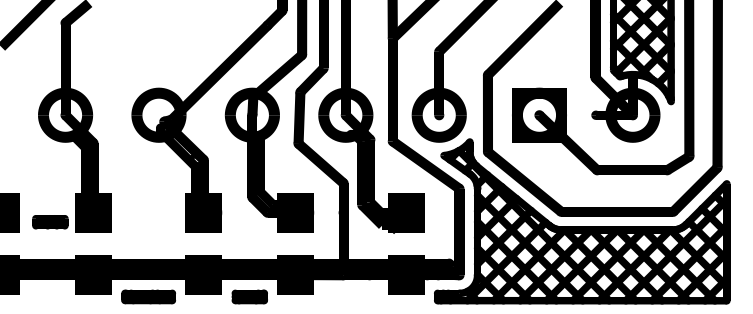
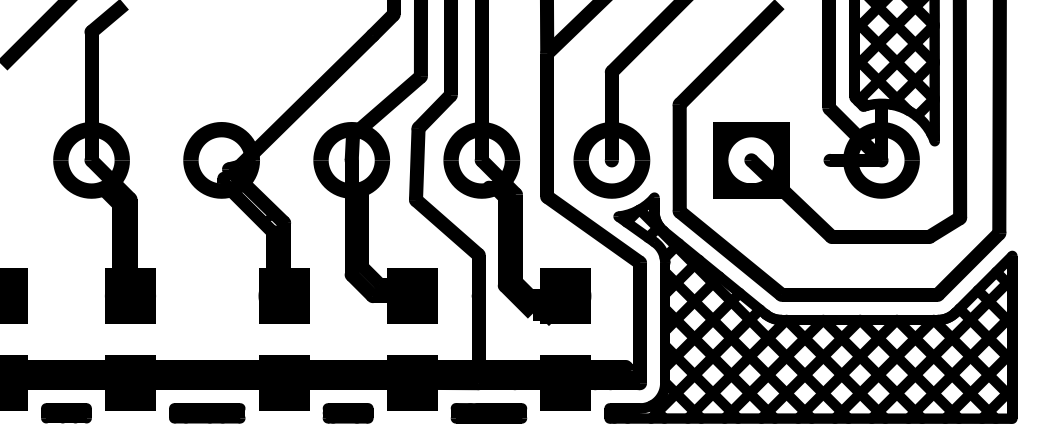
part: (50, 222) -> (66, 413), moved
part: (350, 297) -> (488, 413), added

